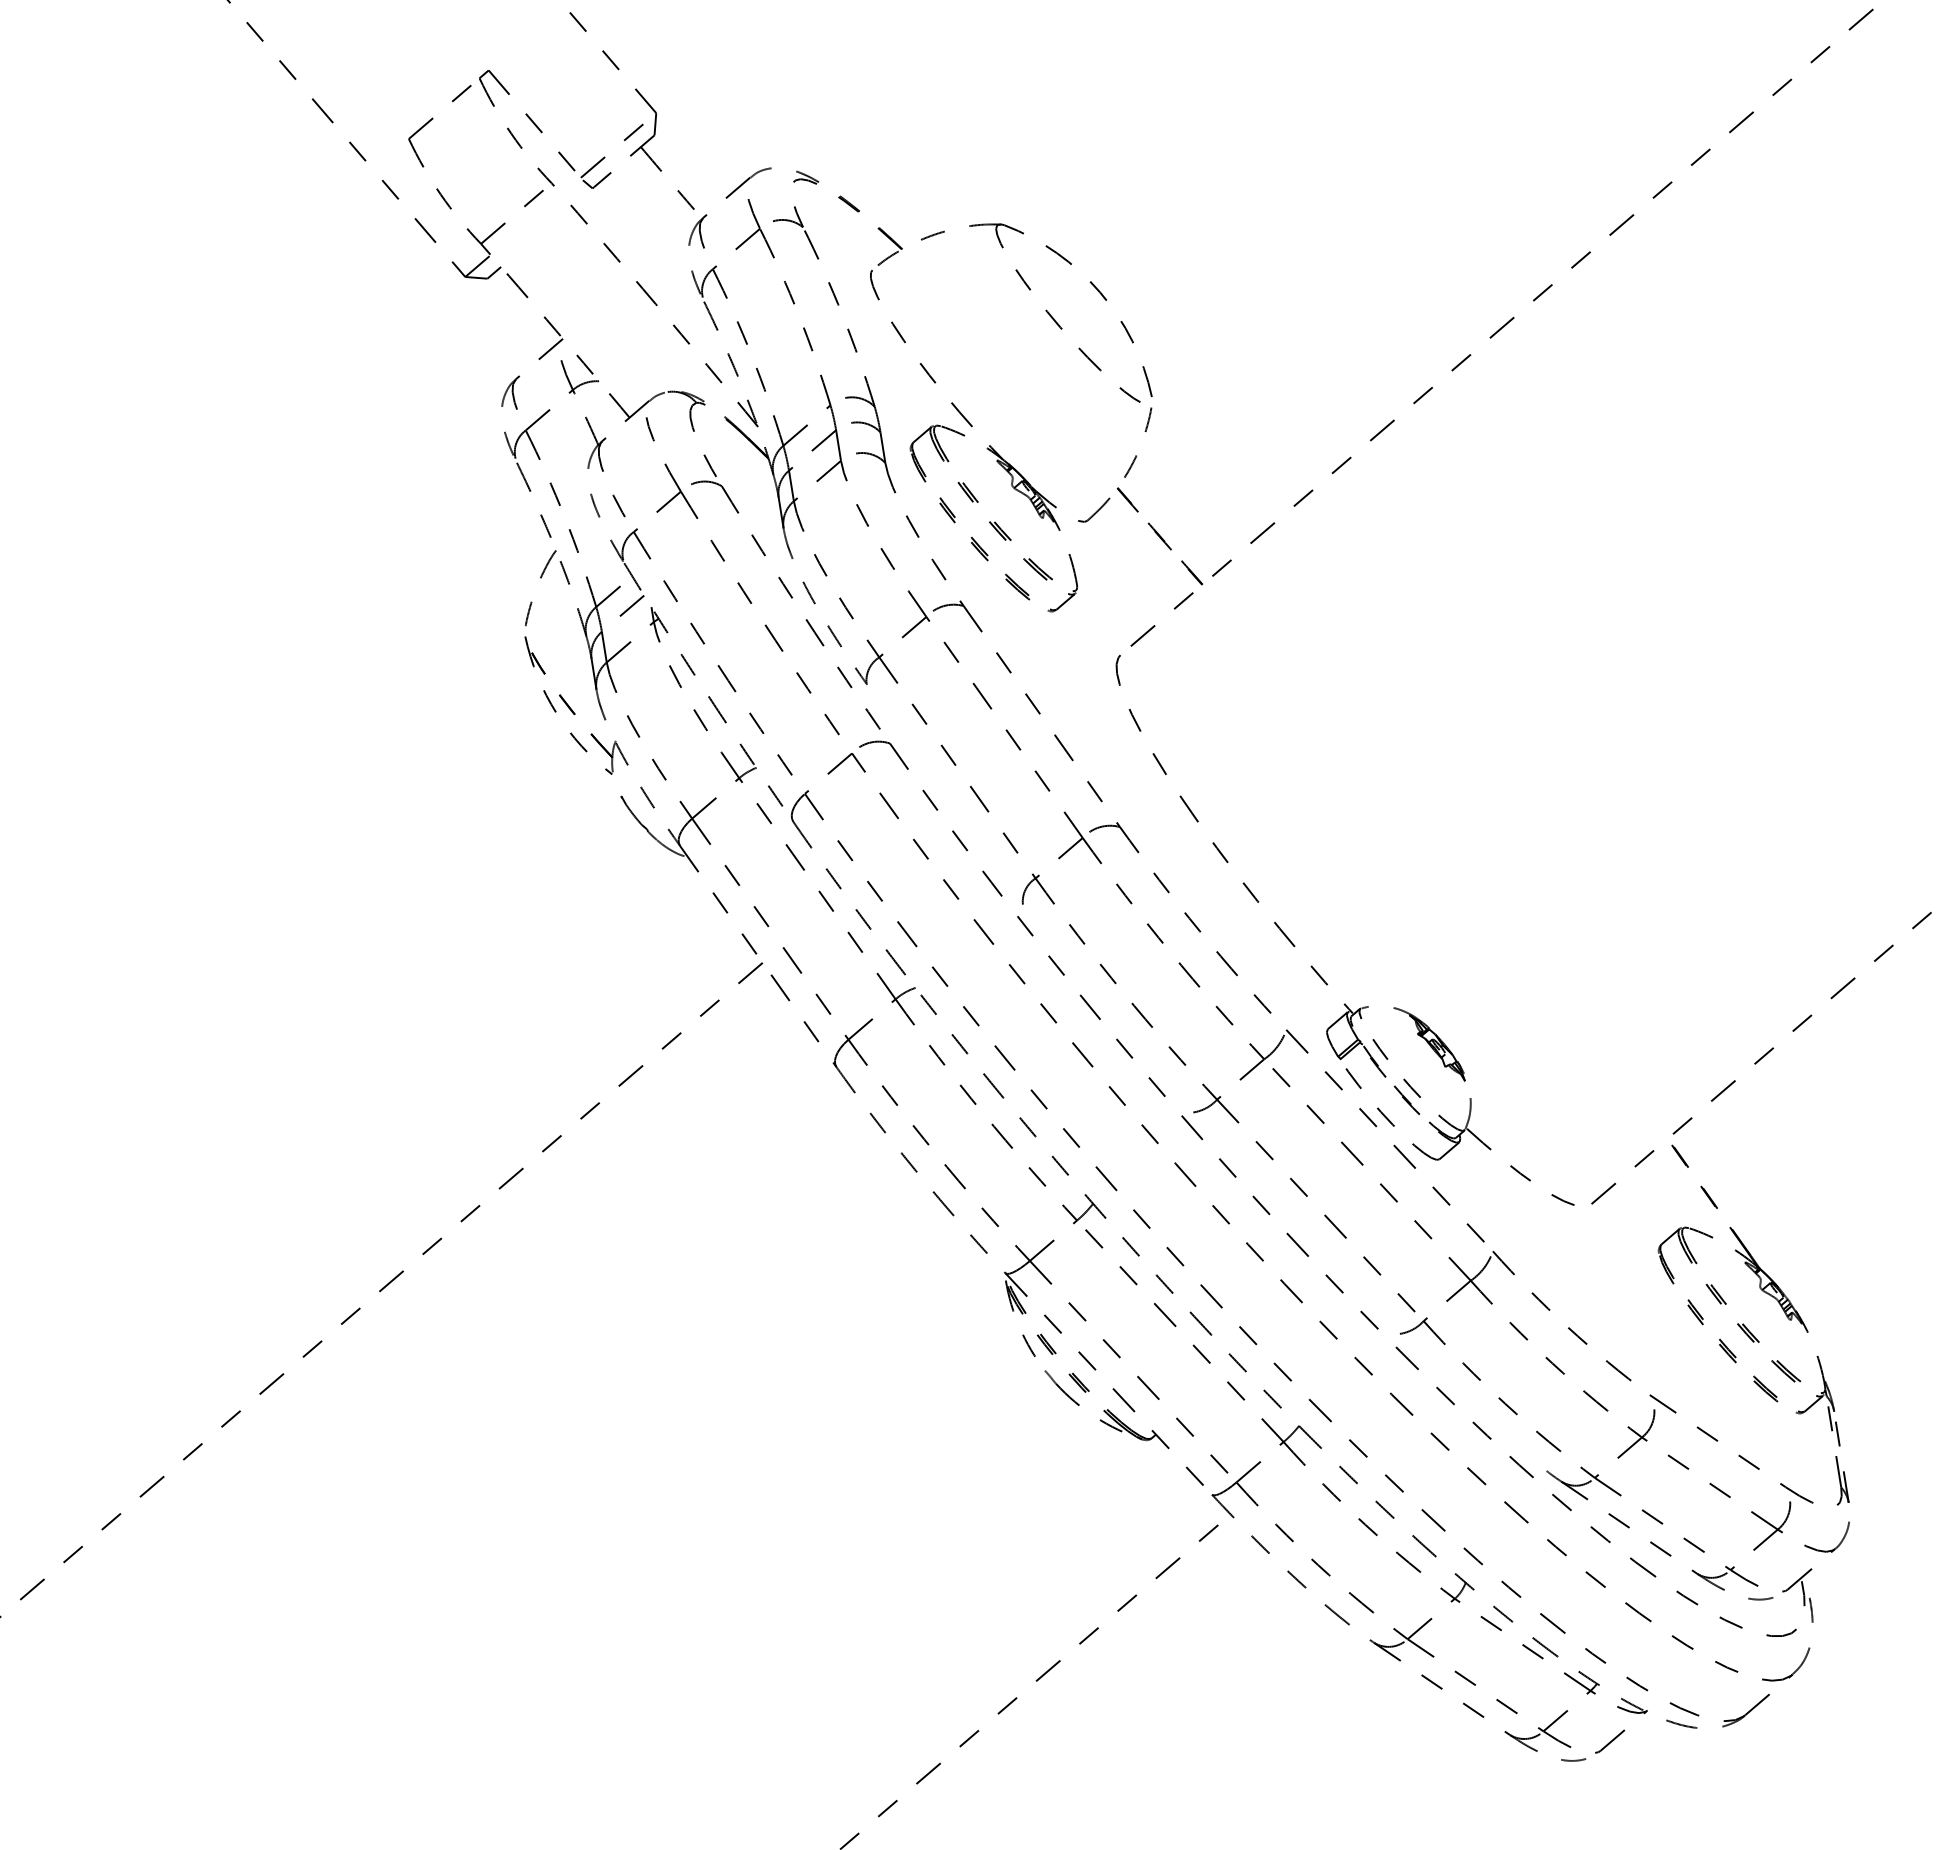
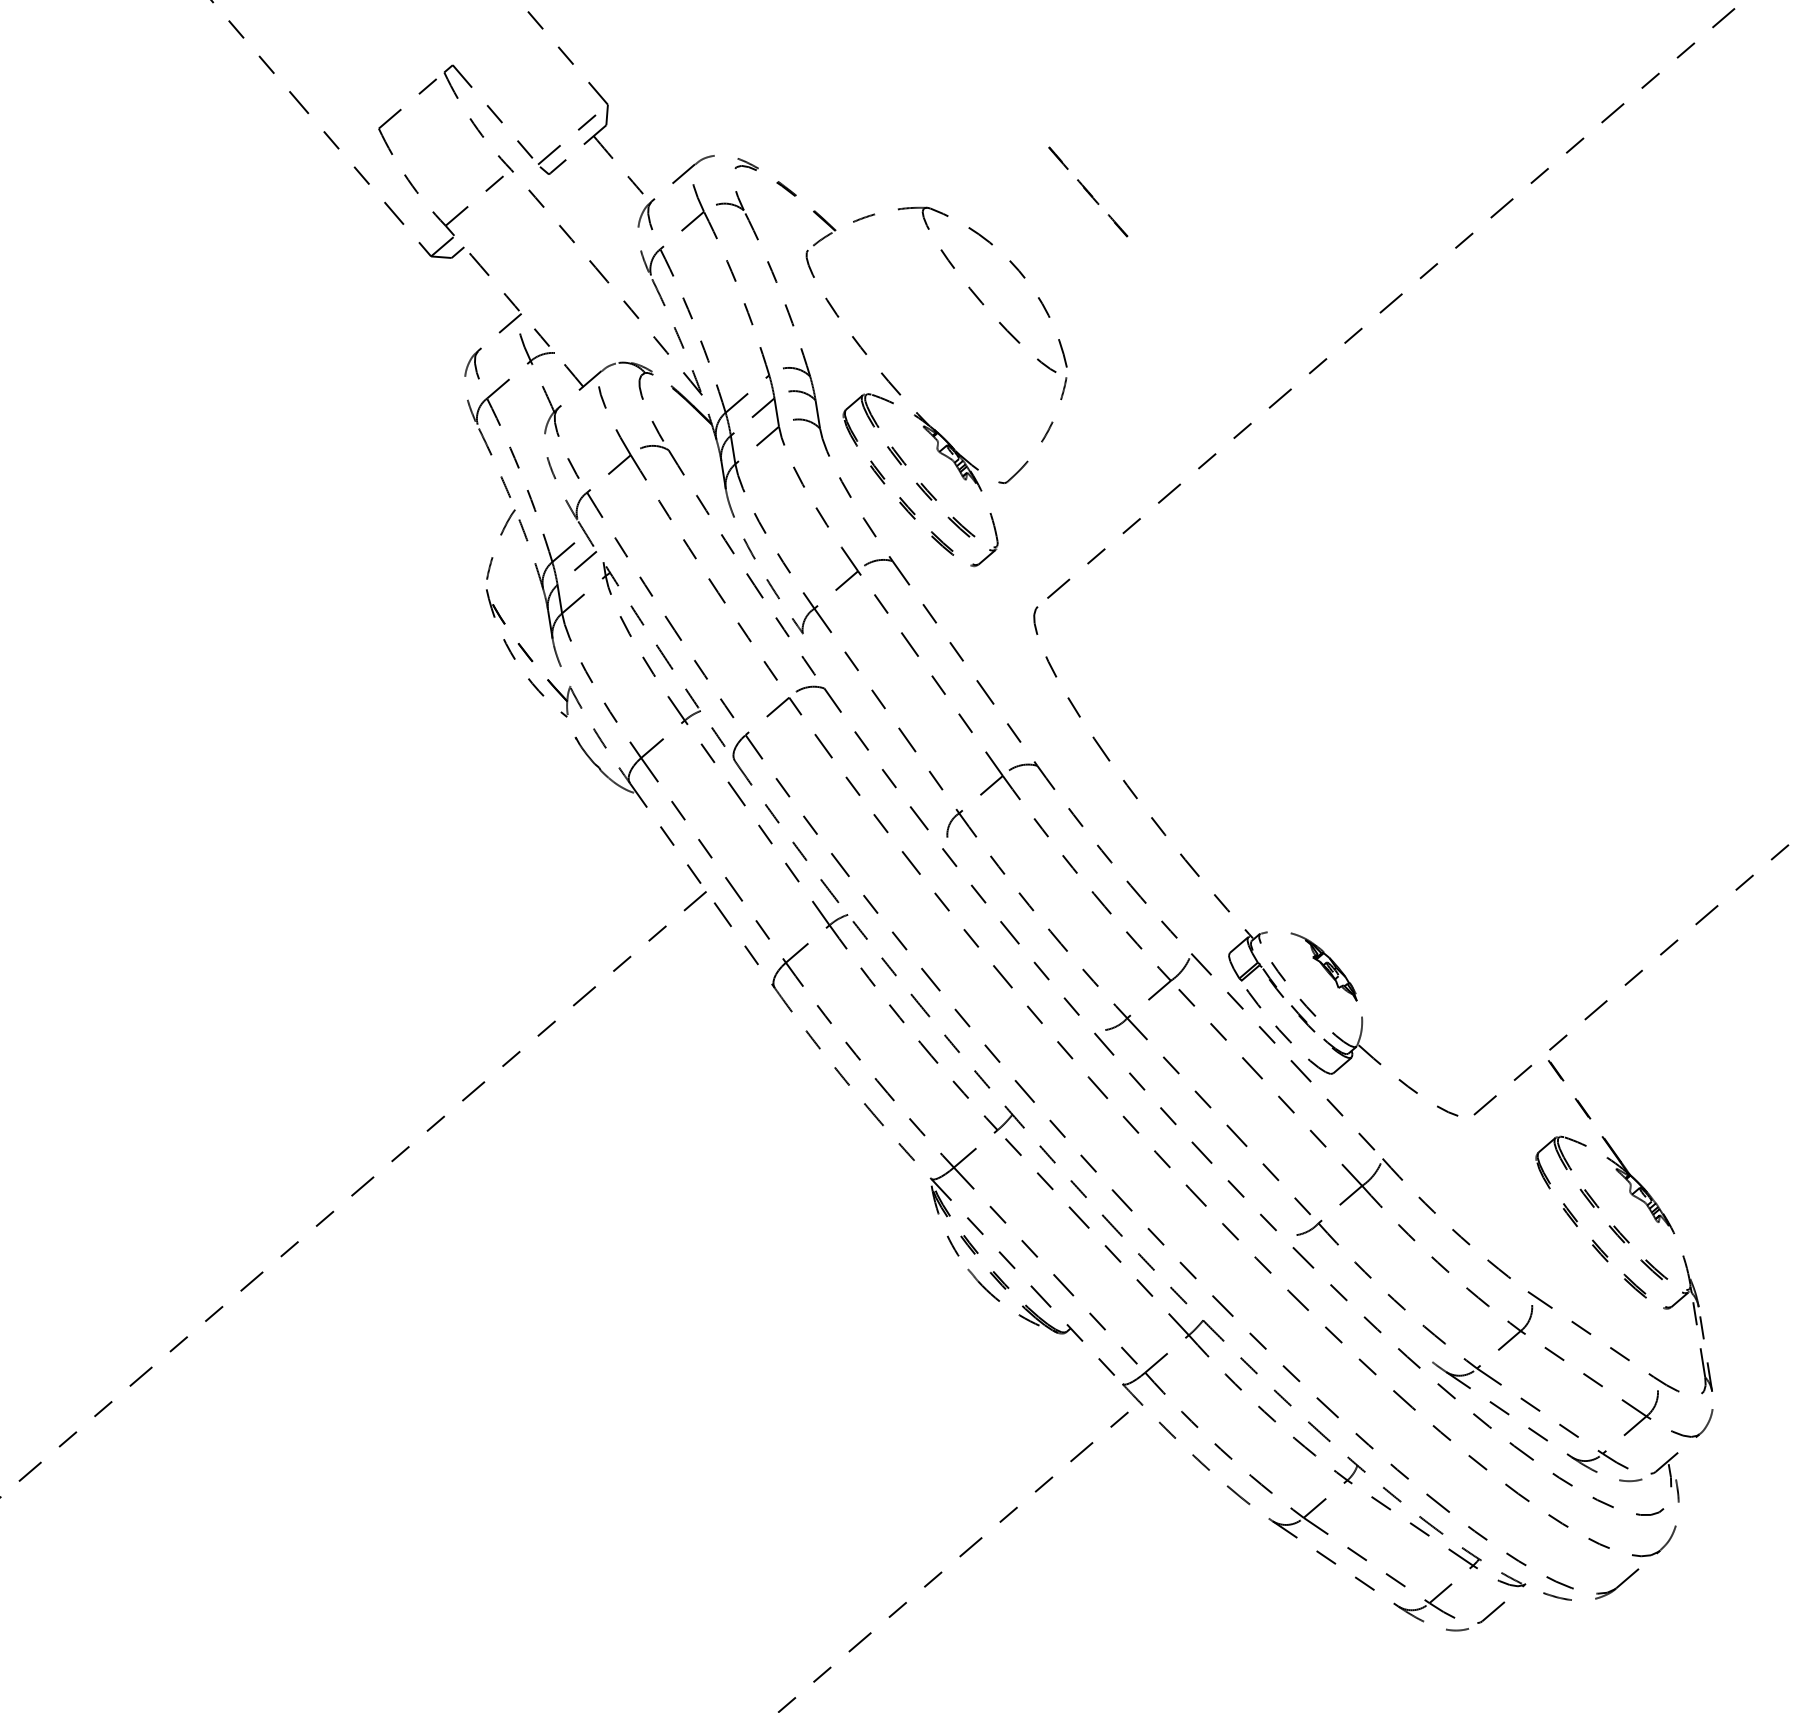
part: (1159, 536) -> (1087, 192), moved

